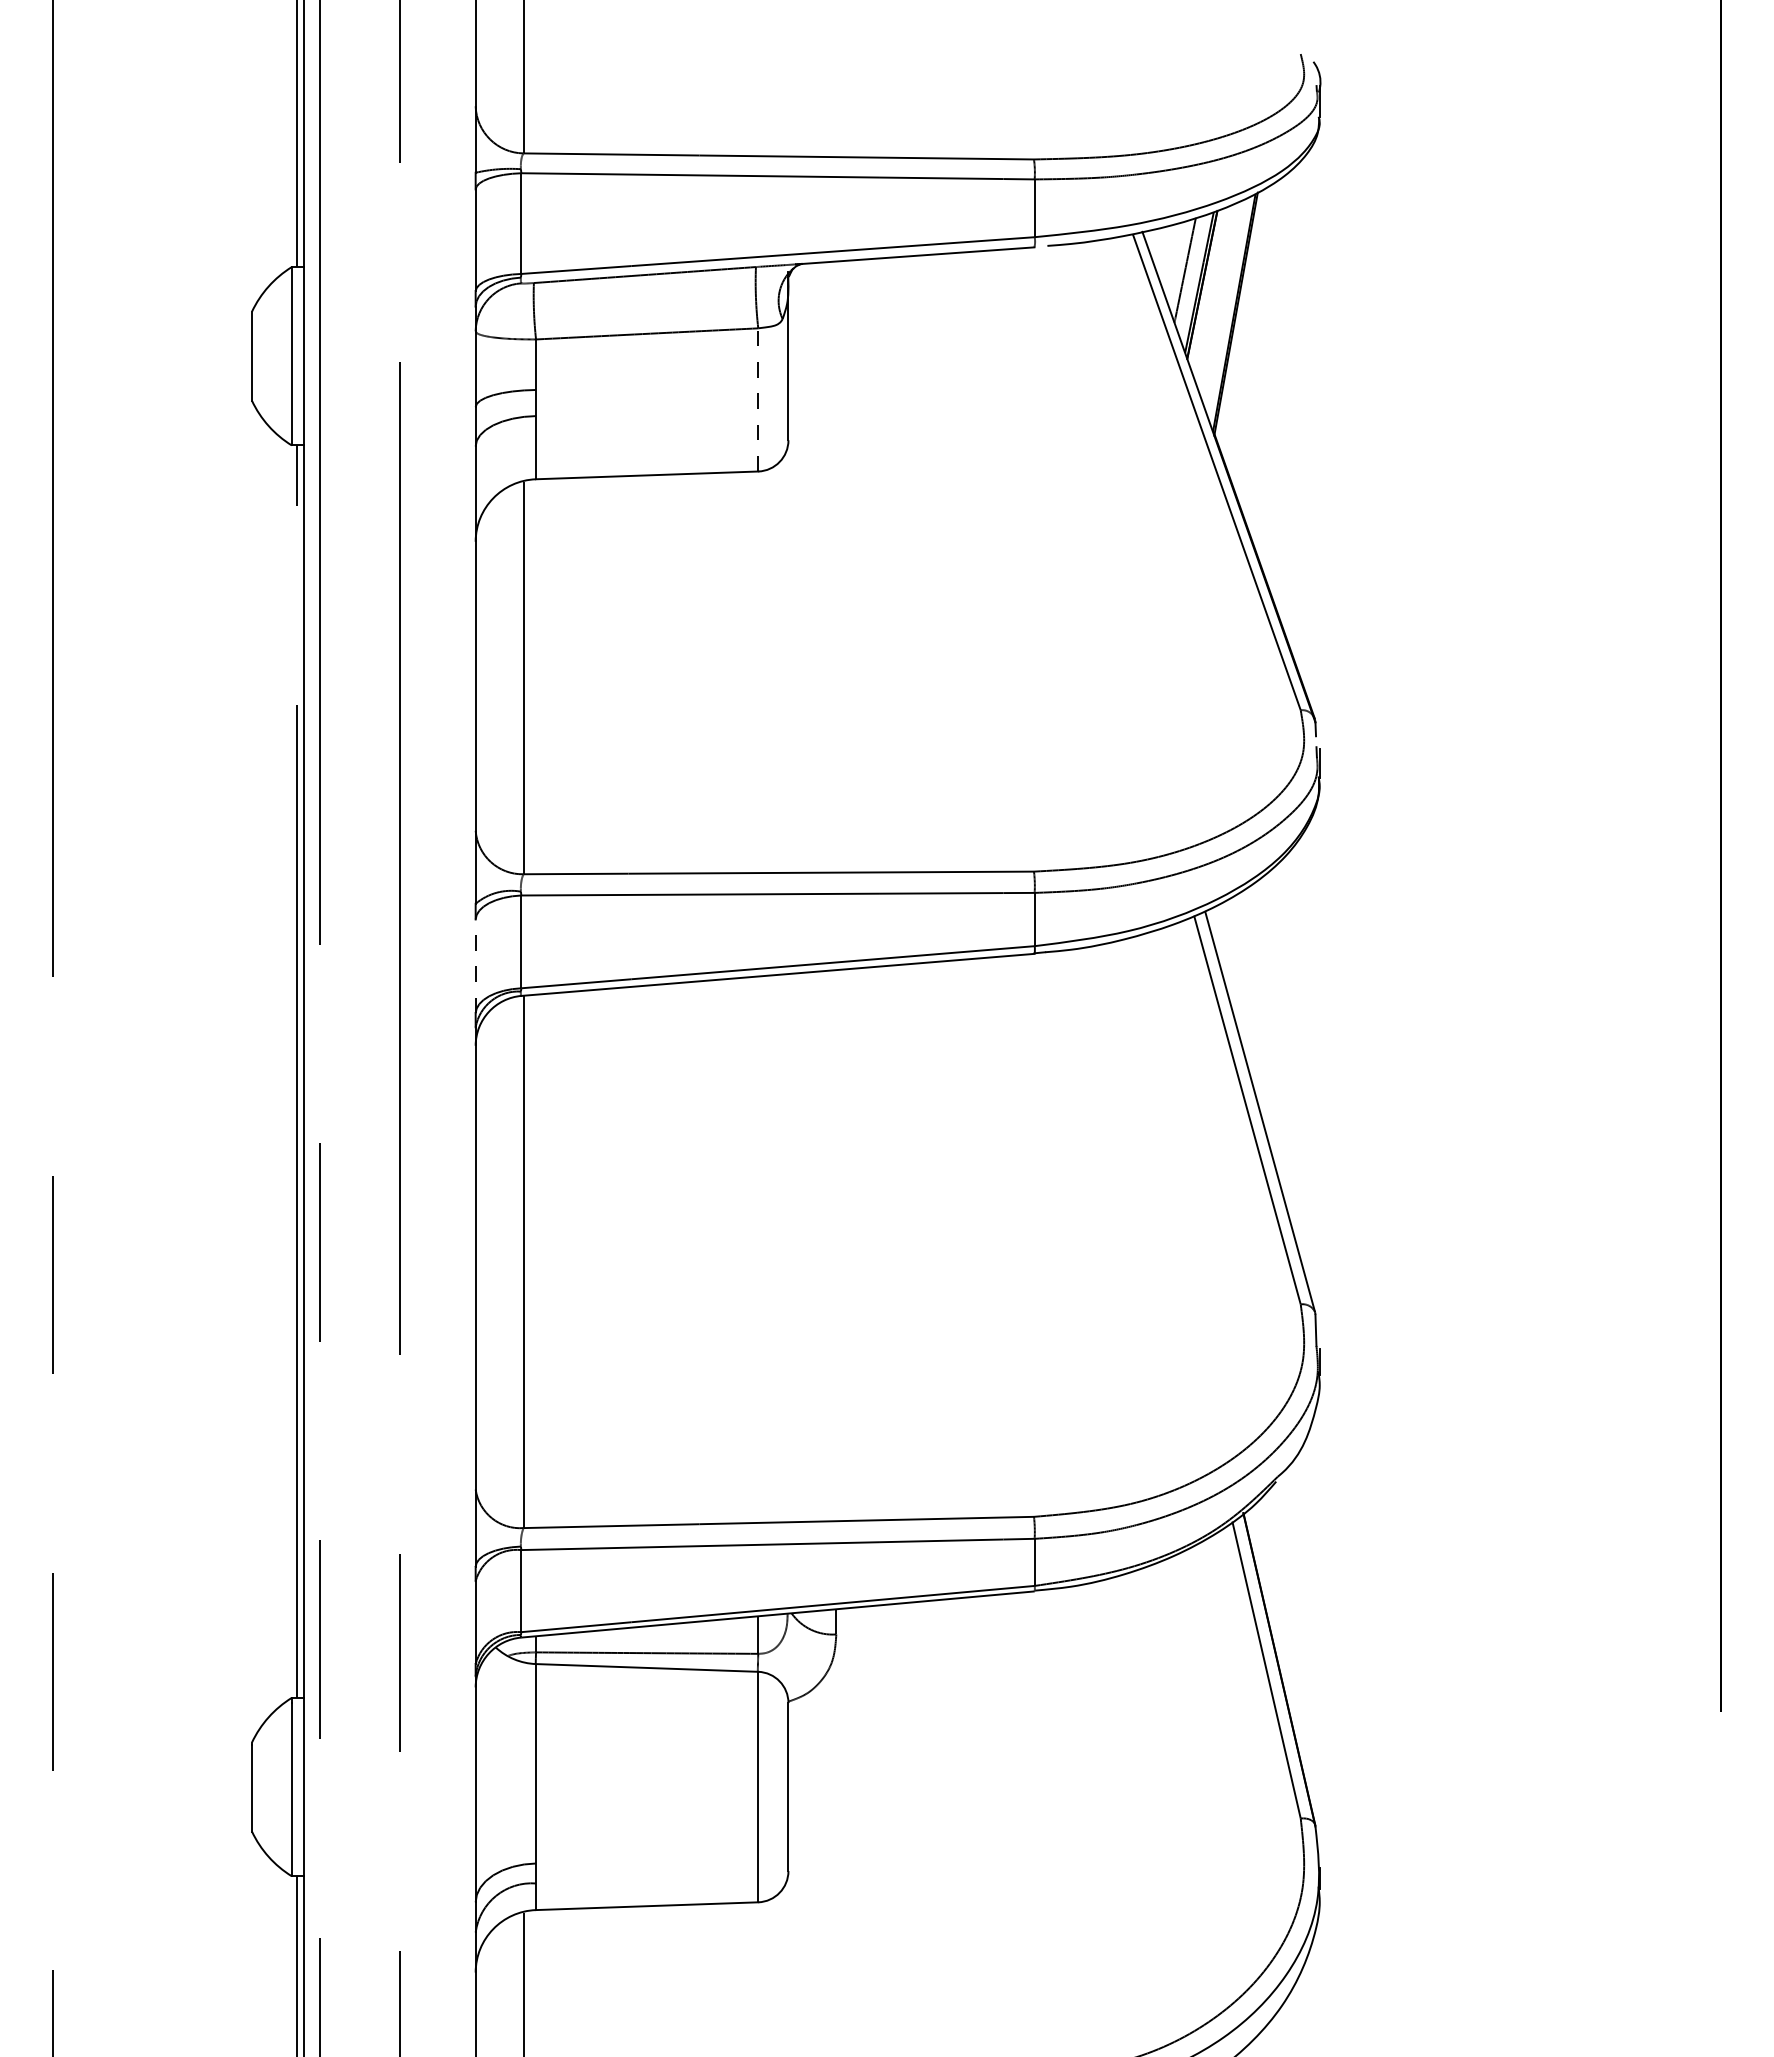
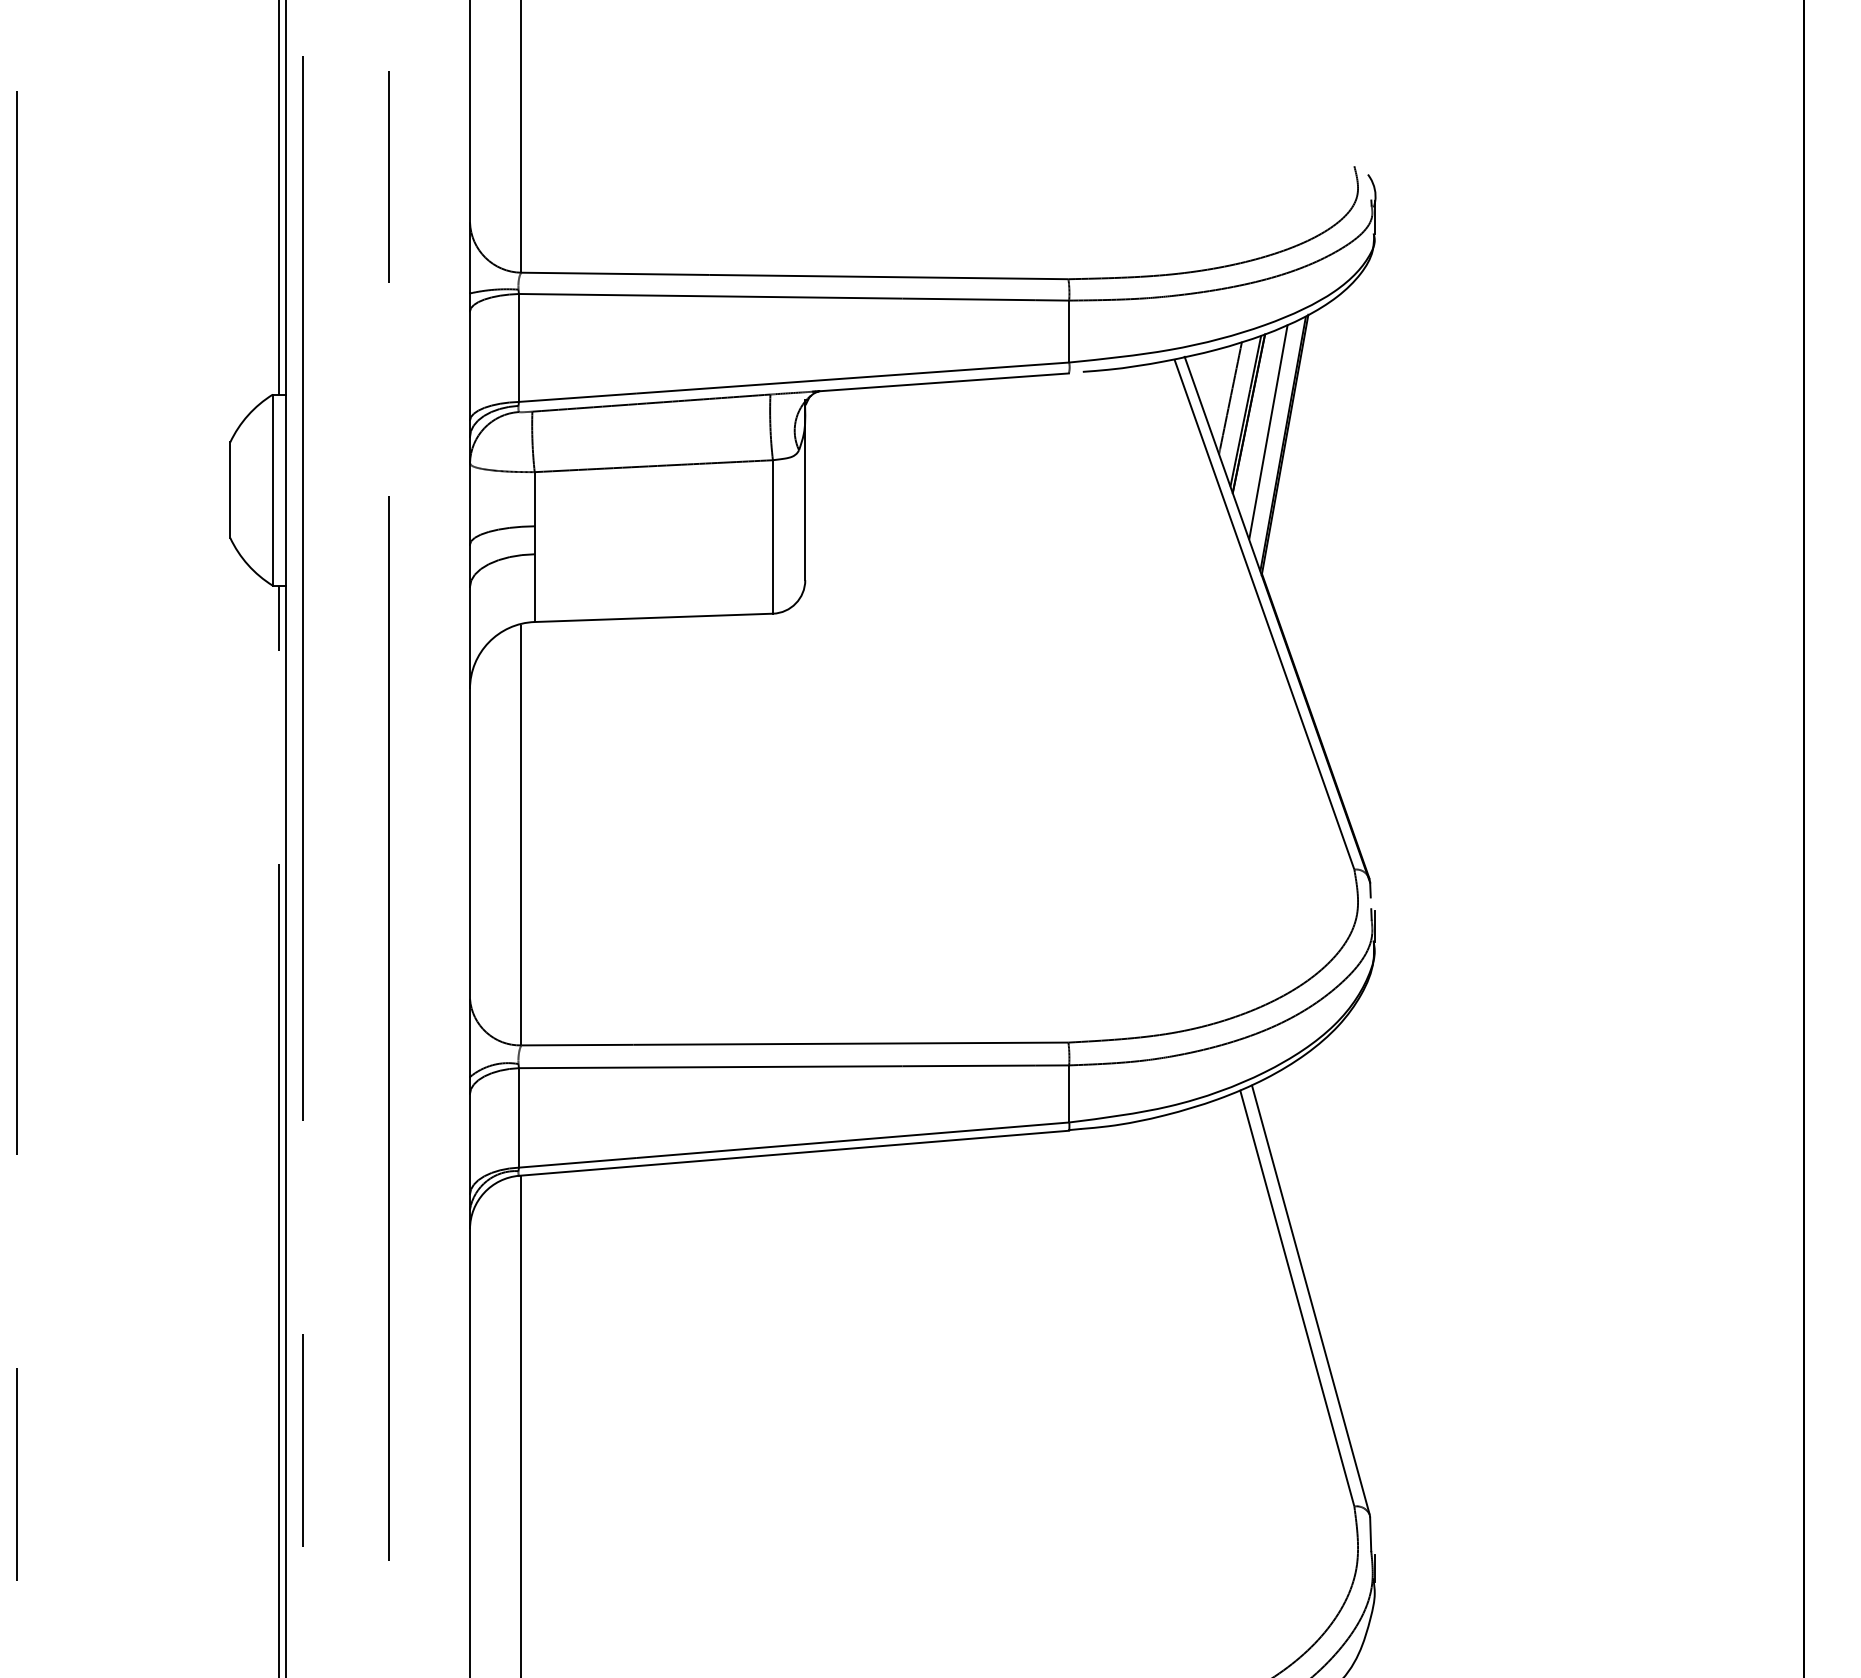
line: (1220, 301) -> (1268, 431), added
line: (758, 399) -> (773, 536), dashed -> solid
line: (475, 966) -> (469, 1144), dashed -> solid

